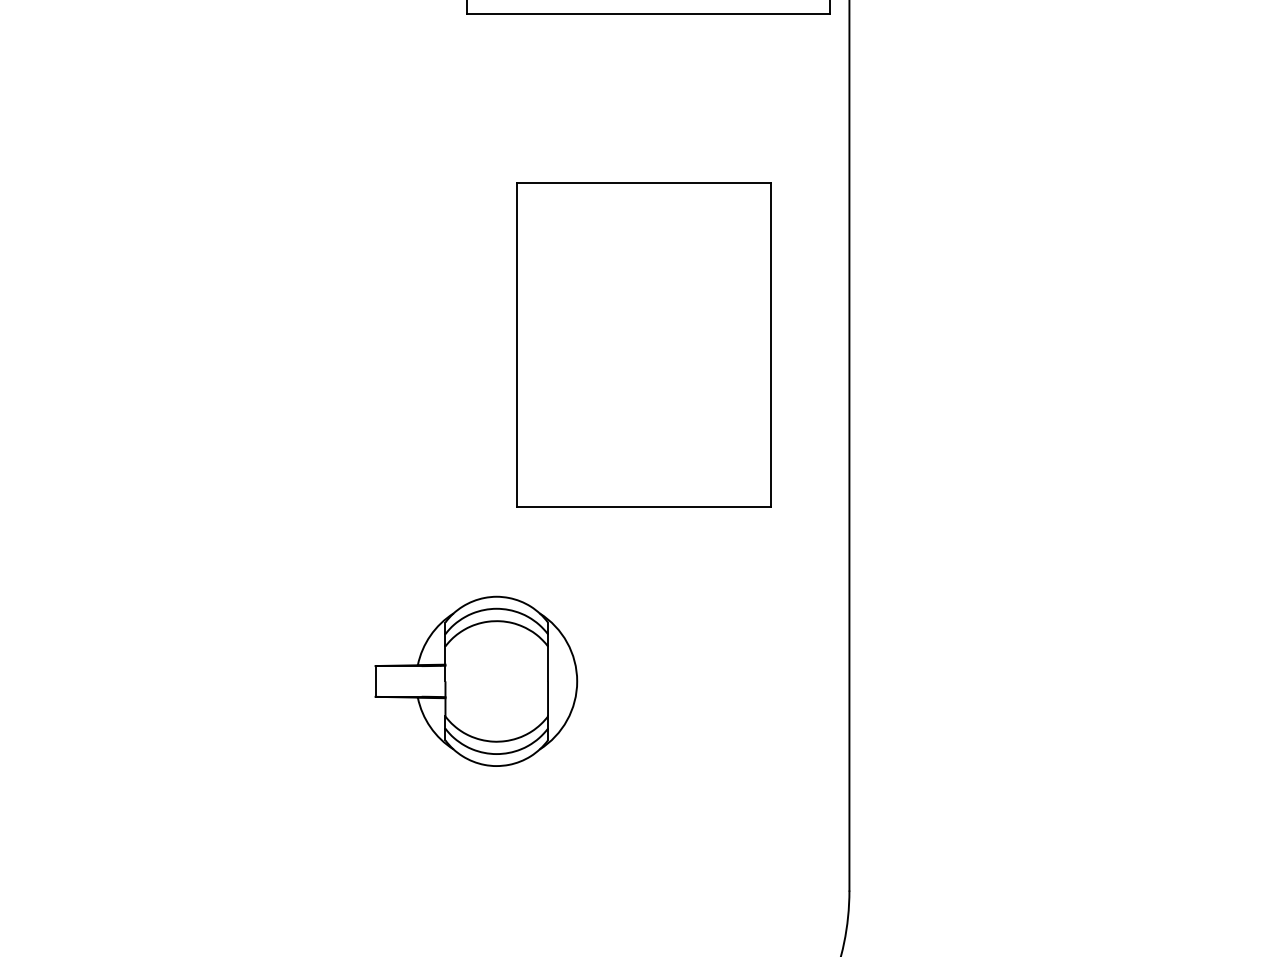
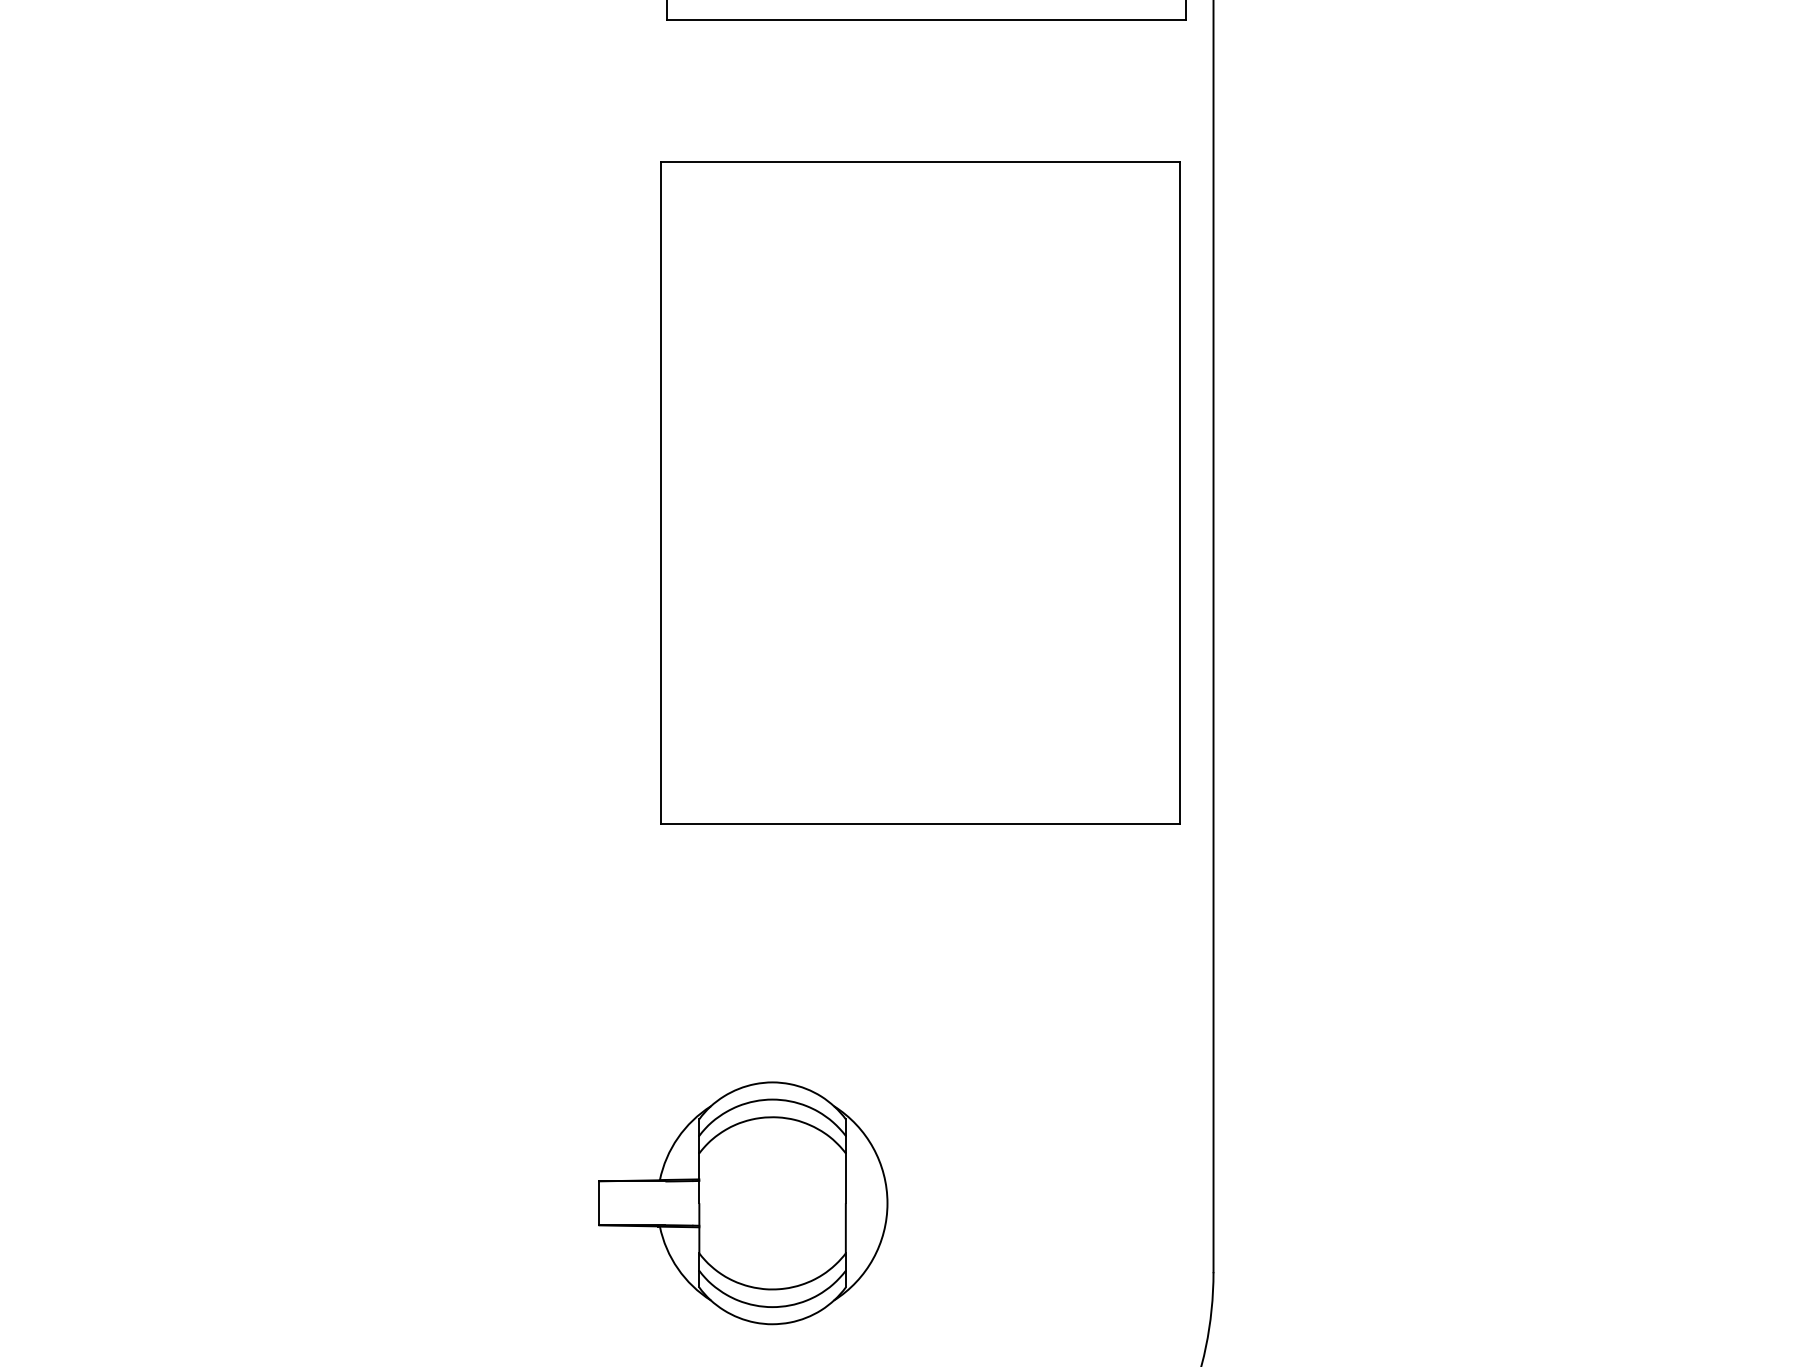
part: (644, 344) -> (920, 492), size x1.43
part: (476, 680) -> (743, 1202), moved

